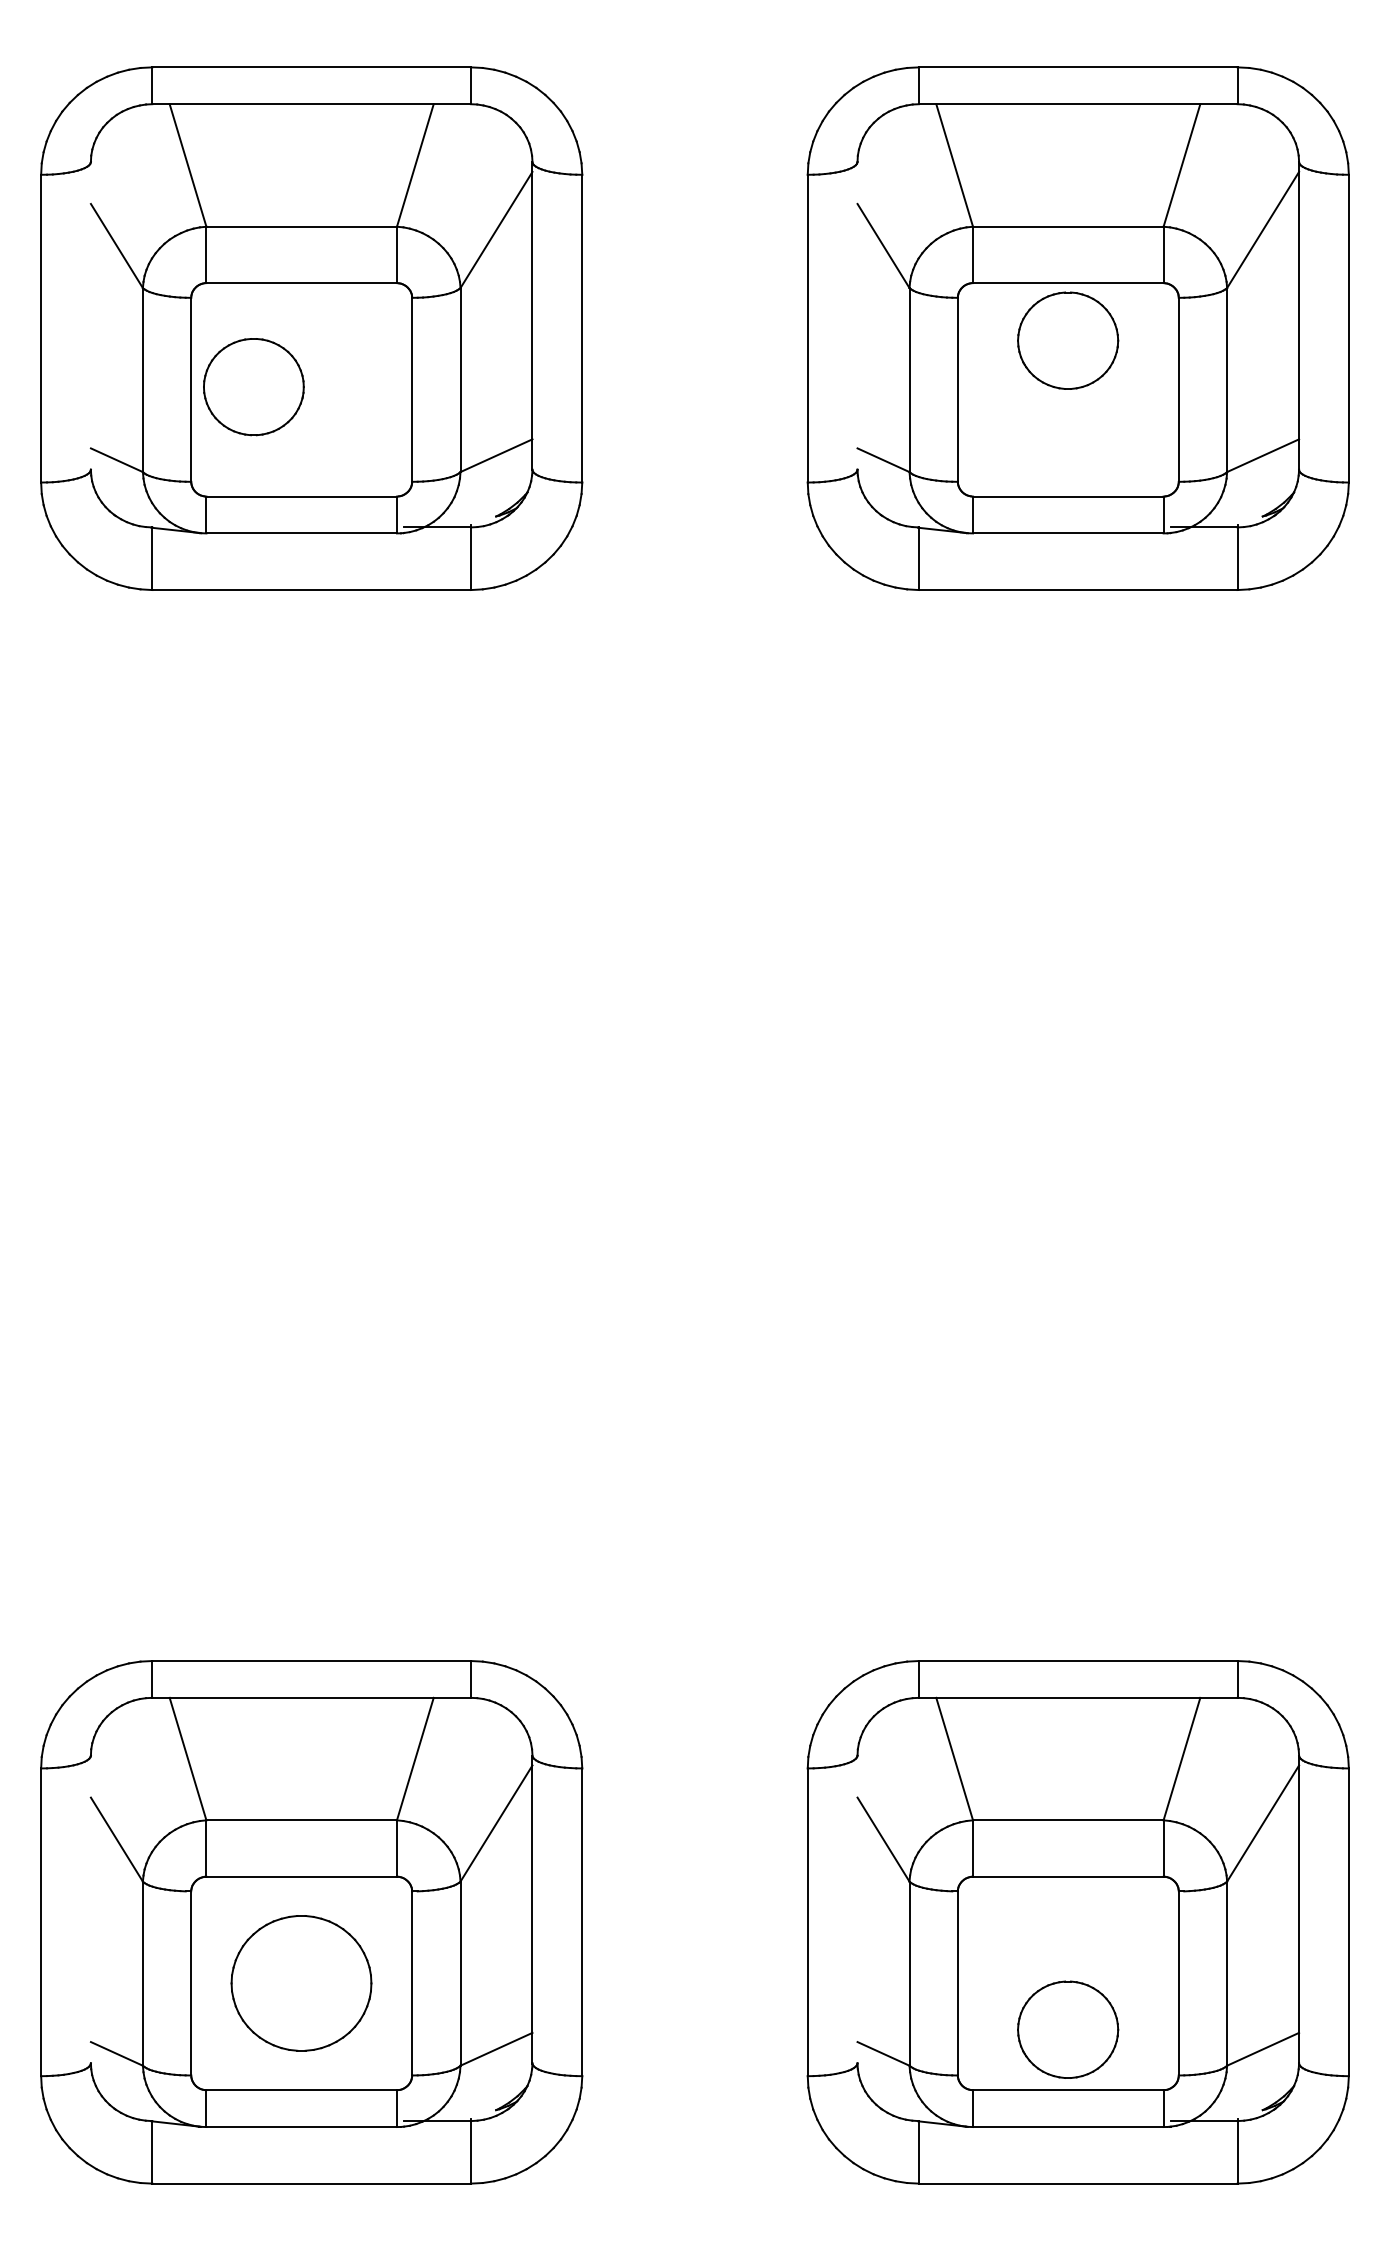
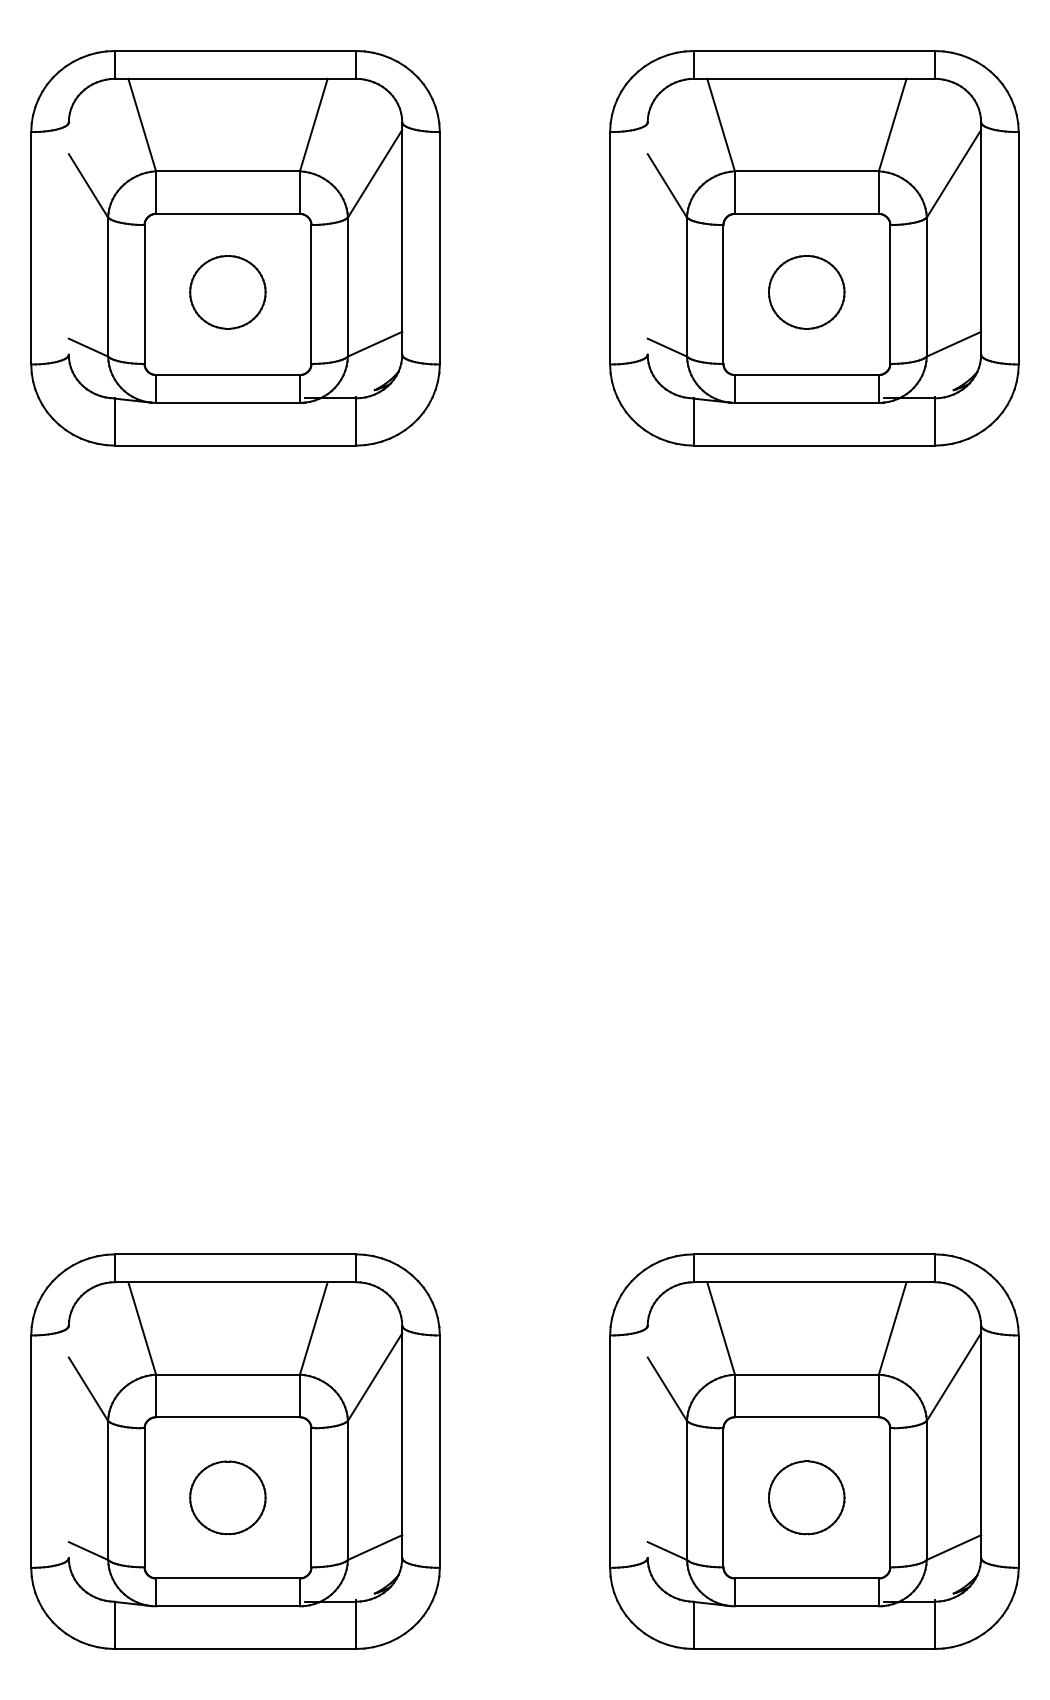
part: (1067, 340) -> (806, 292), moved
part: (253, 387) -> (227, 292), moved
part: (301, 1982) -> (227, 1497), size x0.71
part: (1067, 2029) -> (806, 1497), moved

